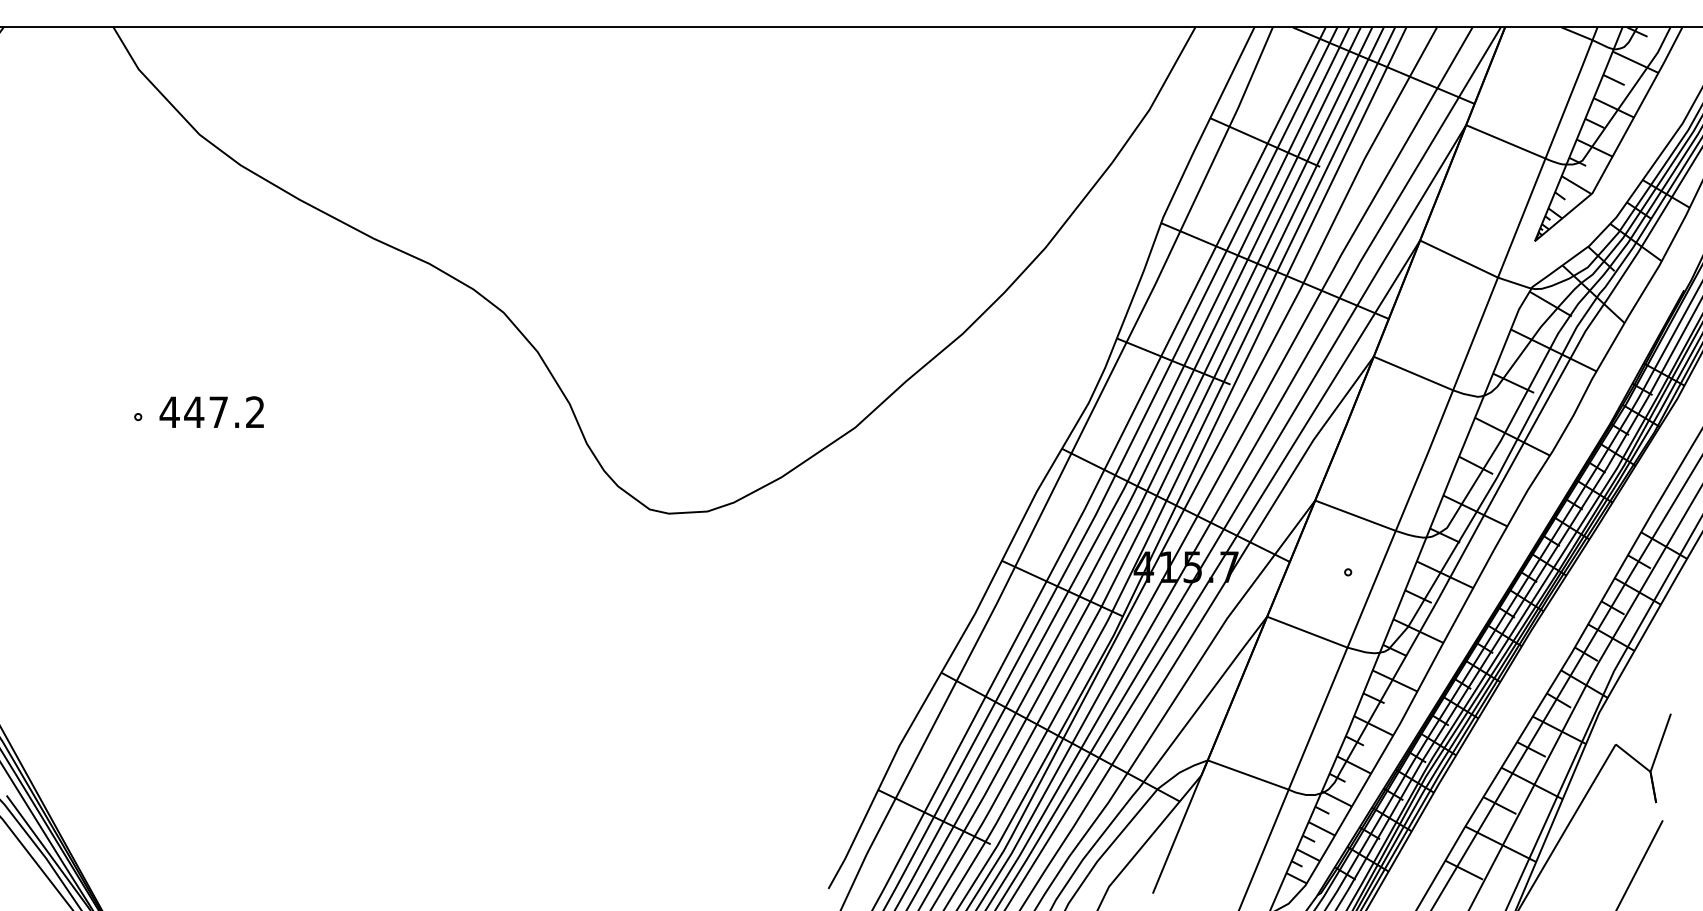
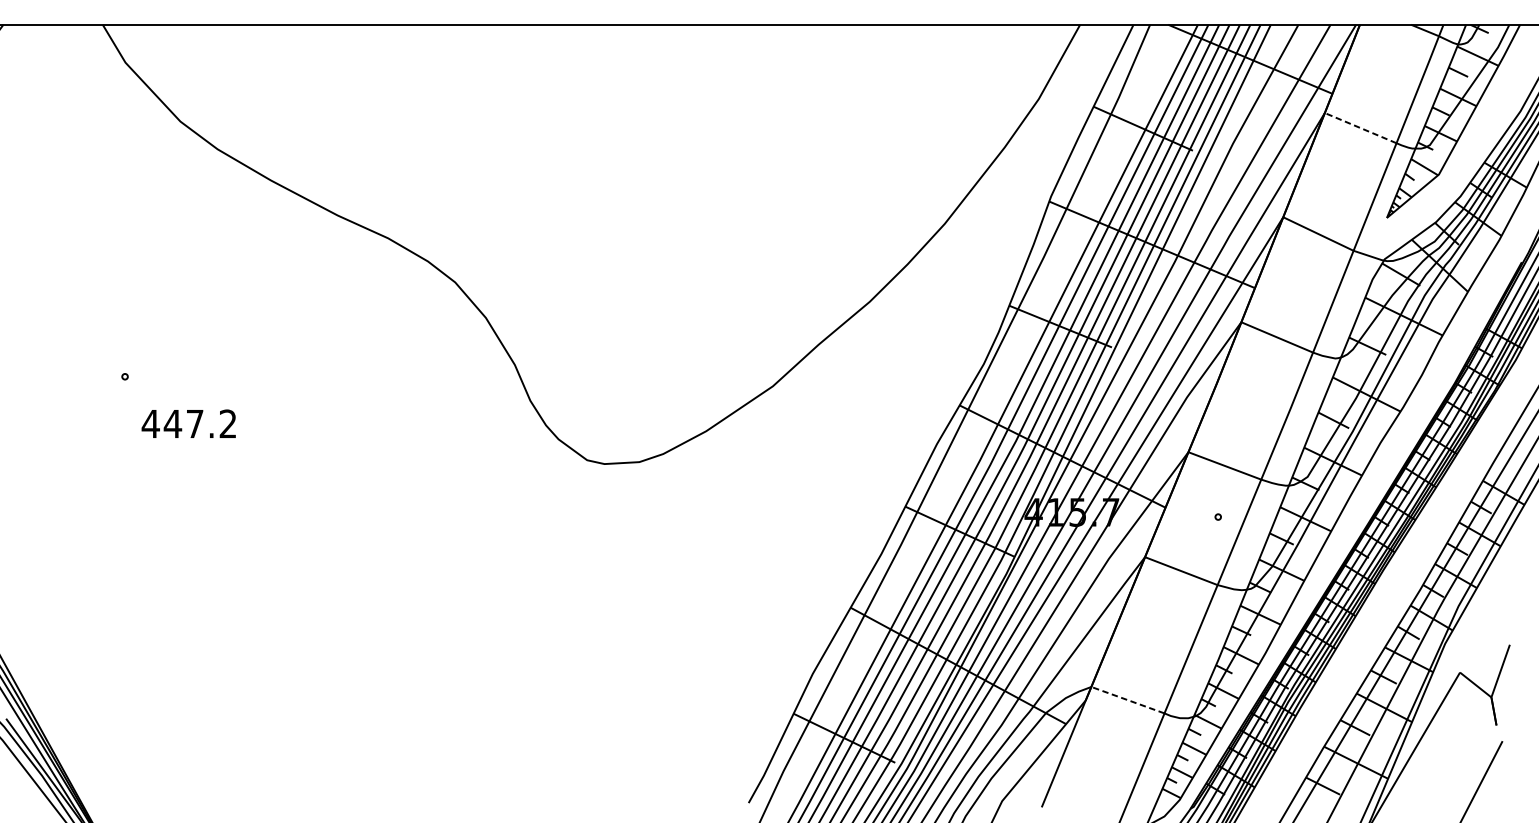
line: (1505, 141) -> (1360, 127), solid -> dashed
text: (211, 411) -> (188, 423), moved
line: (1247, 774) -> (1127, 699), solid -> dashed

